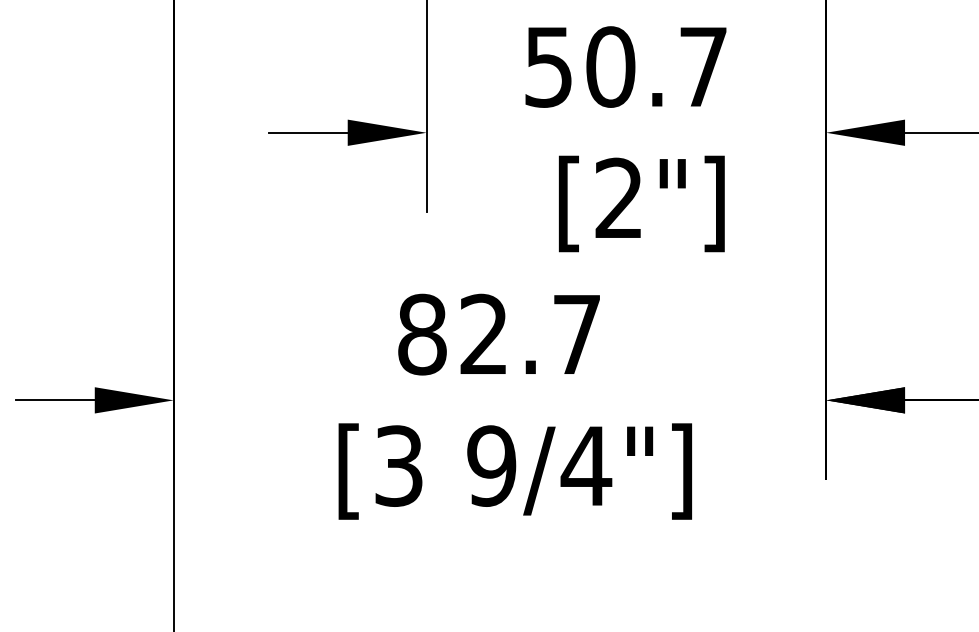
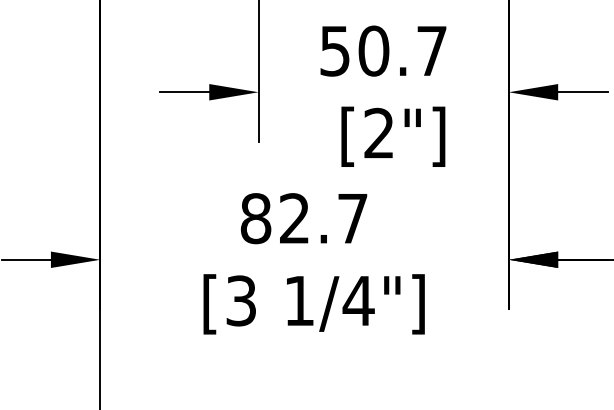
text: (491, 465) -> (299, 300), 9/4"] -> 1/4"]

